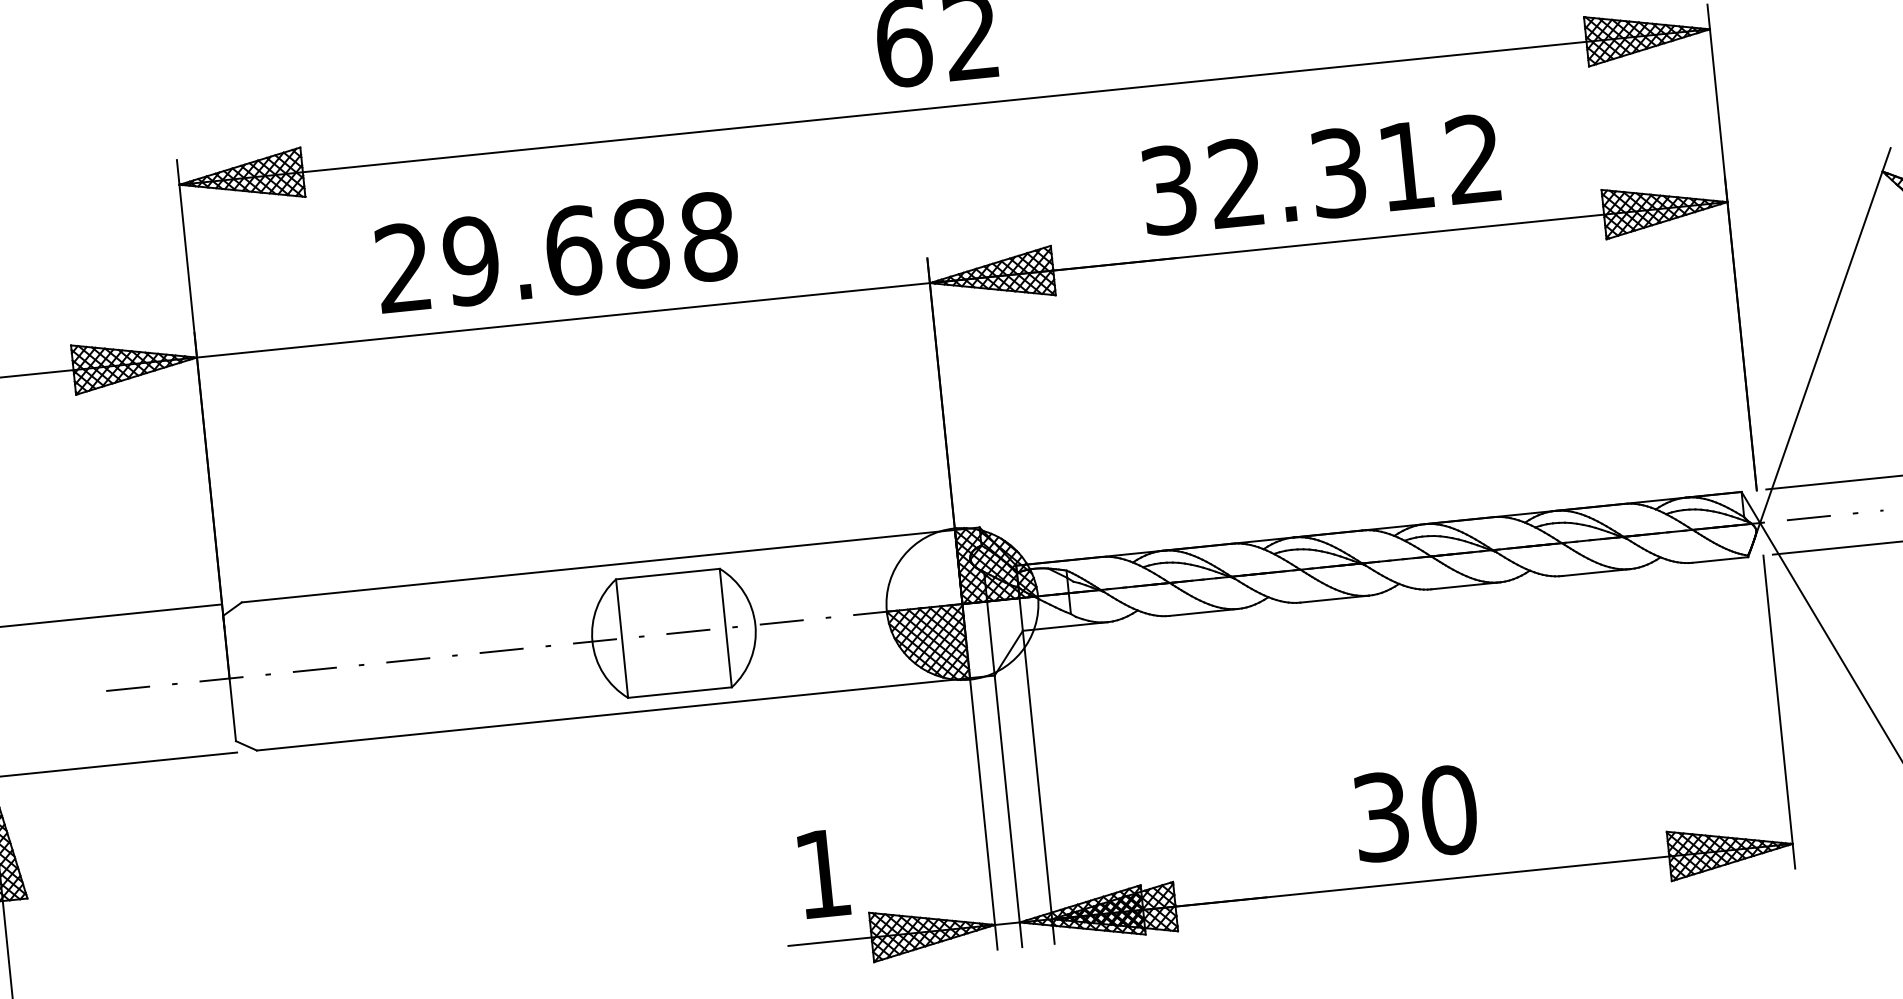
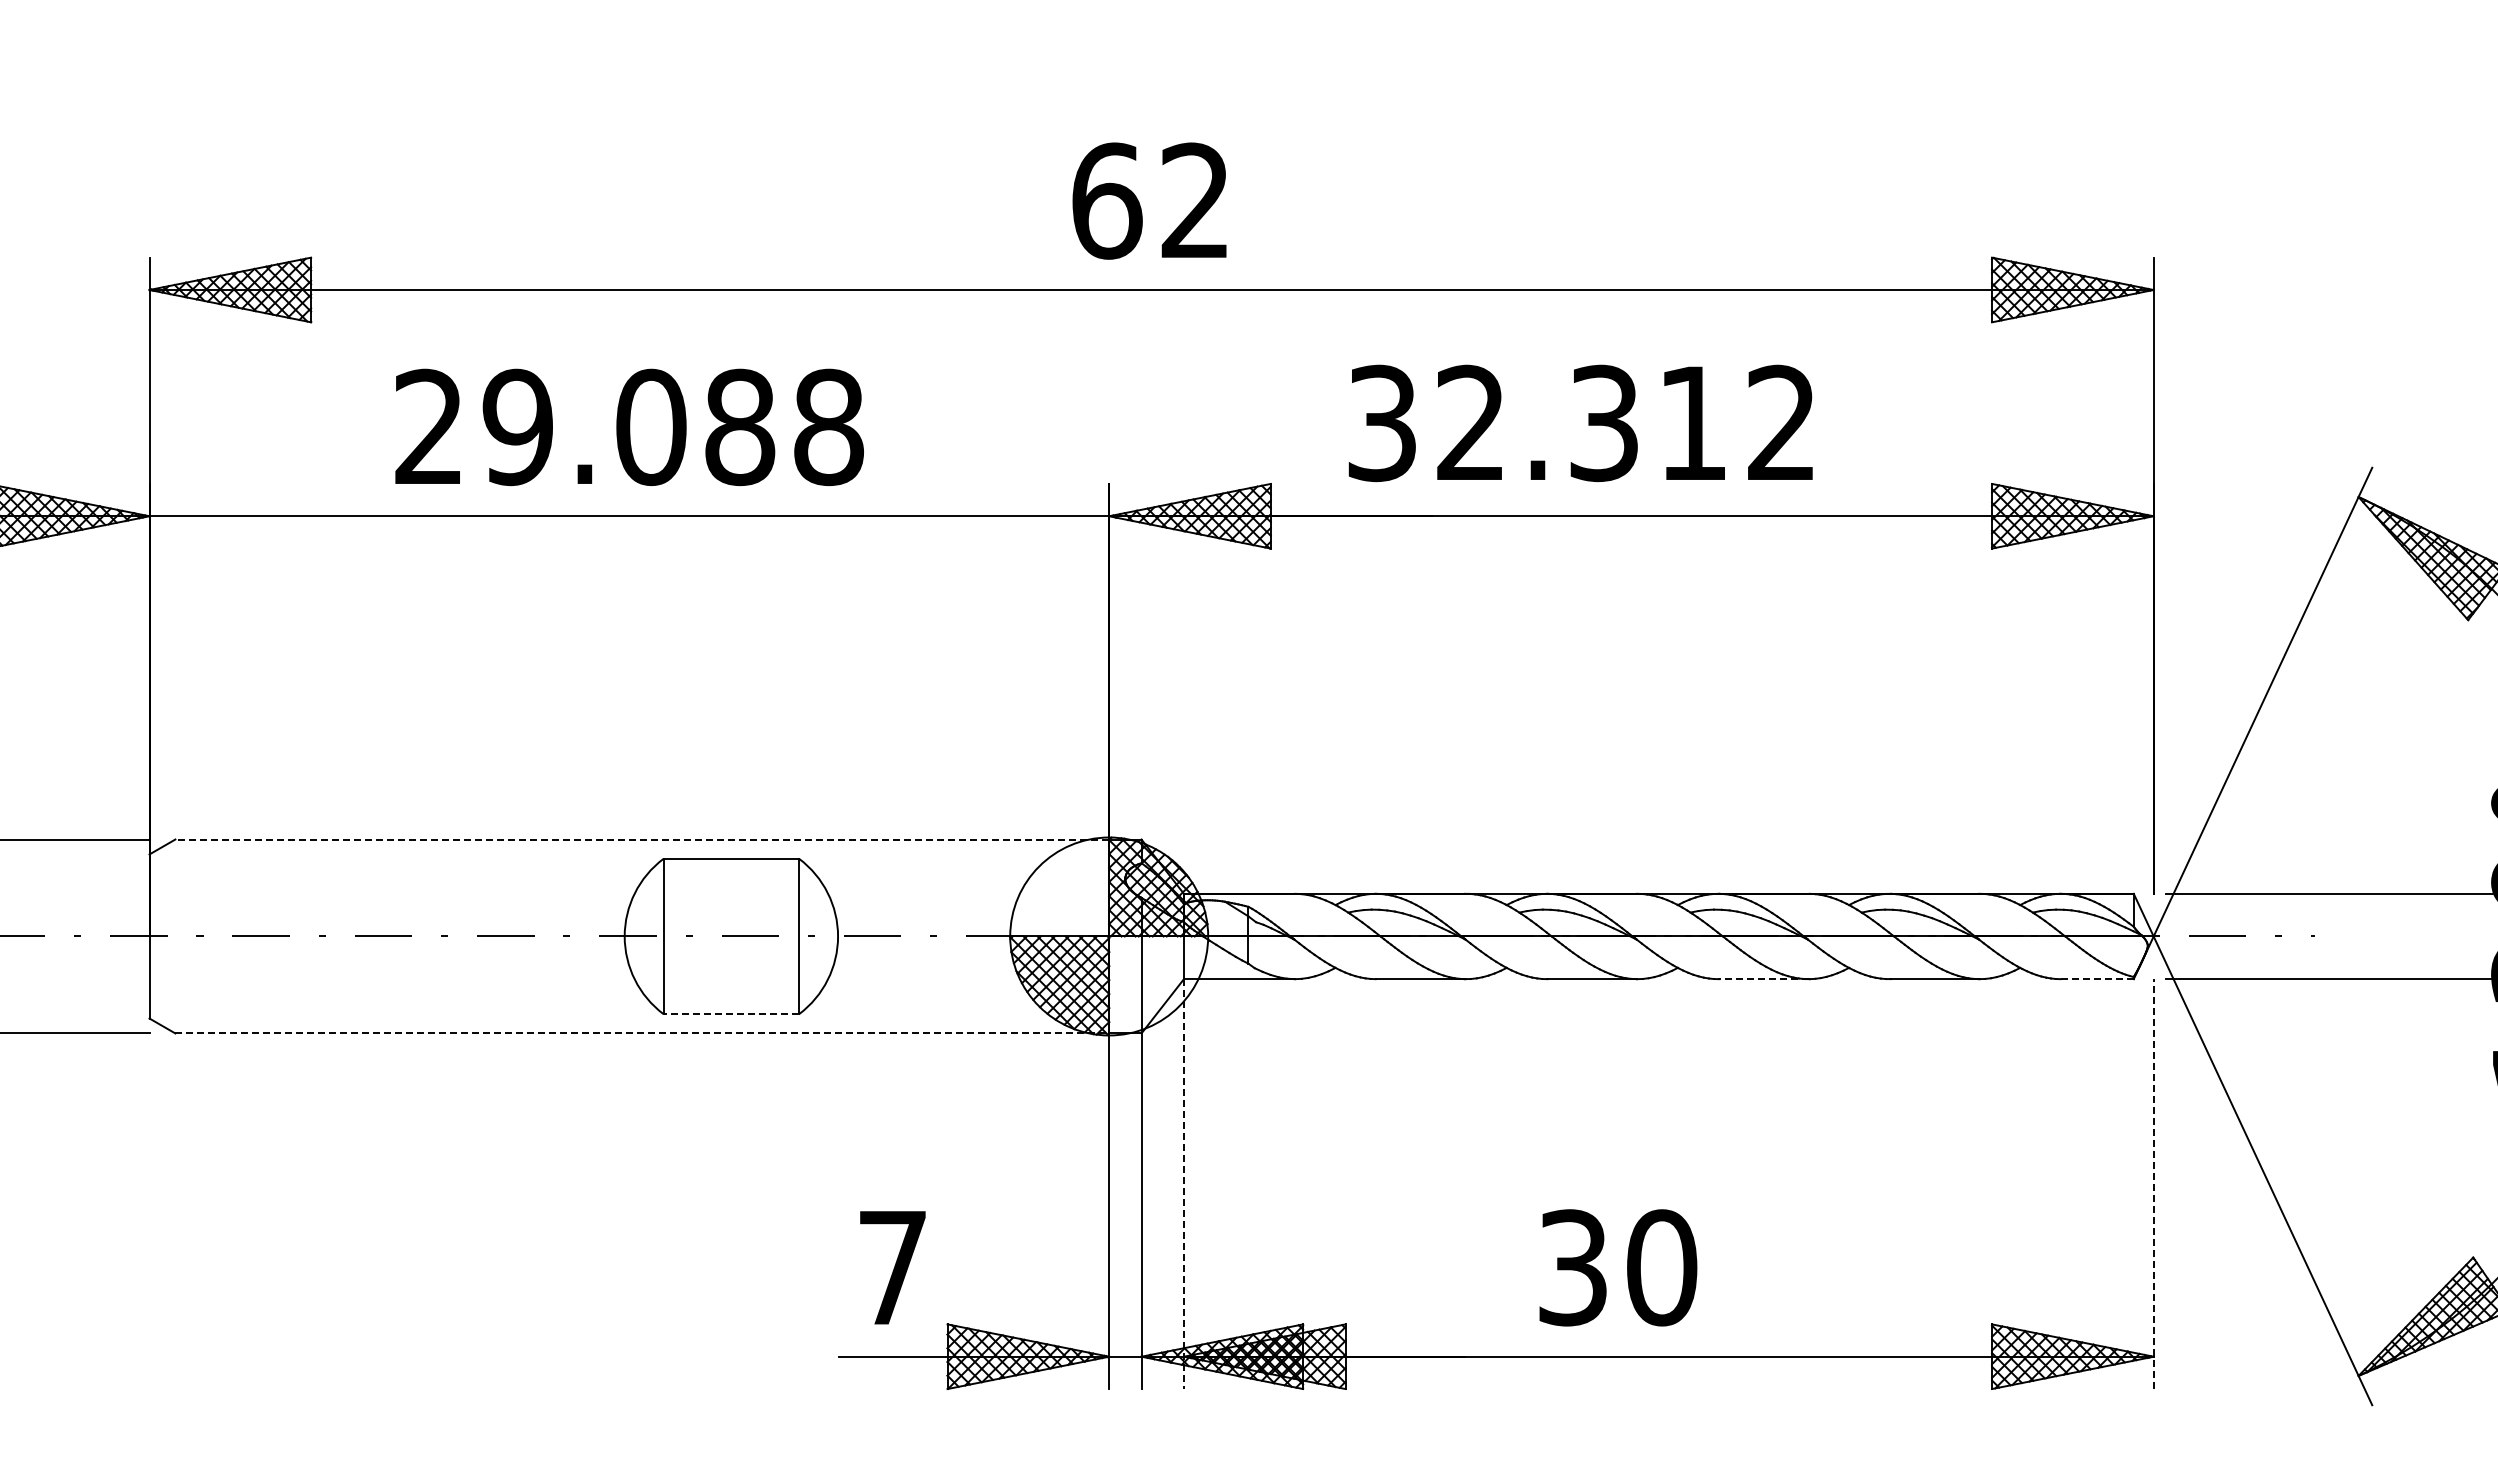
text: (1320, 174) -> (1580, 423), moved
text: (573, 250) -> (651, 427), 29.688 -> 29.088
line: (1720, 560) -> (2097, 979), solid -> dashed
line: (598, 566) -> (642, 839), solid -> dashed
line: (1464, 586) -> (1762, 979), solid -> dashed
line: (680, 692) -> (731, 1014), solid -> dashed
line: (1779, 712) -> (2153, 1184), solid -> dashed
line: (613, 714) -> (642, 1033), solid -> dashed
line: (1038, 787) -> (1183, 1184), solid -> dashed
text: (1416, 813) -> (1618, 1267), moved
text: (822, 873) -> (892, 1267), 1 -> 7

